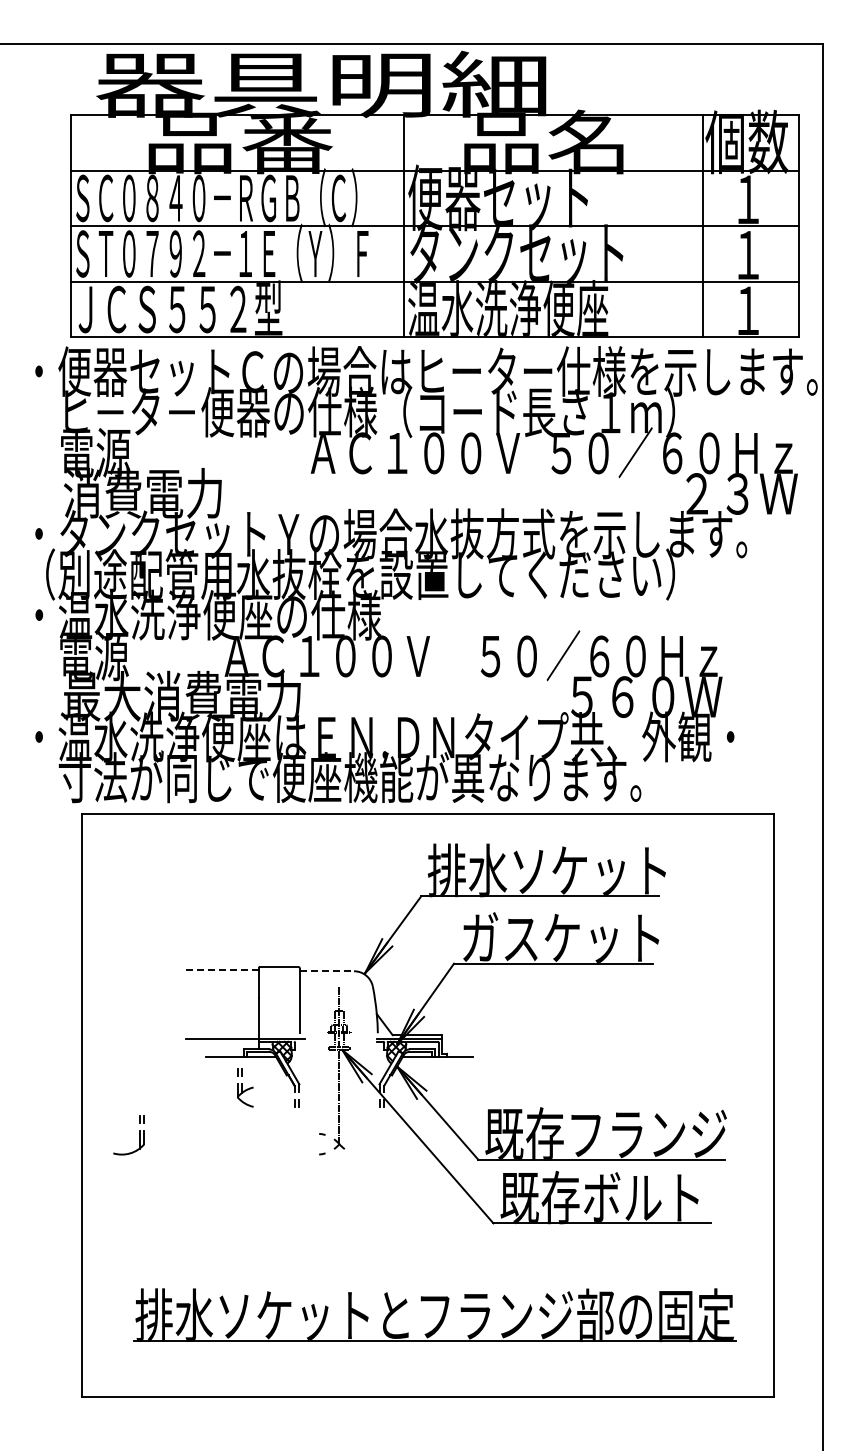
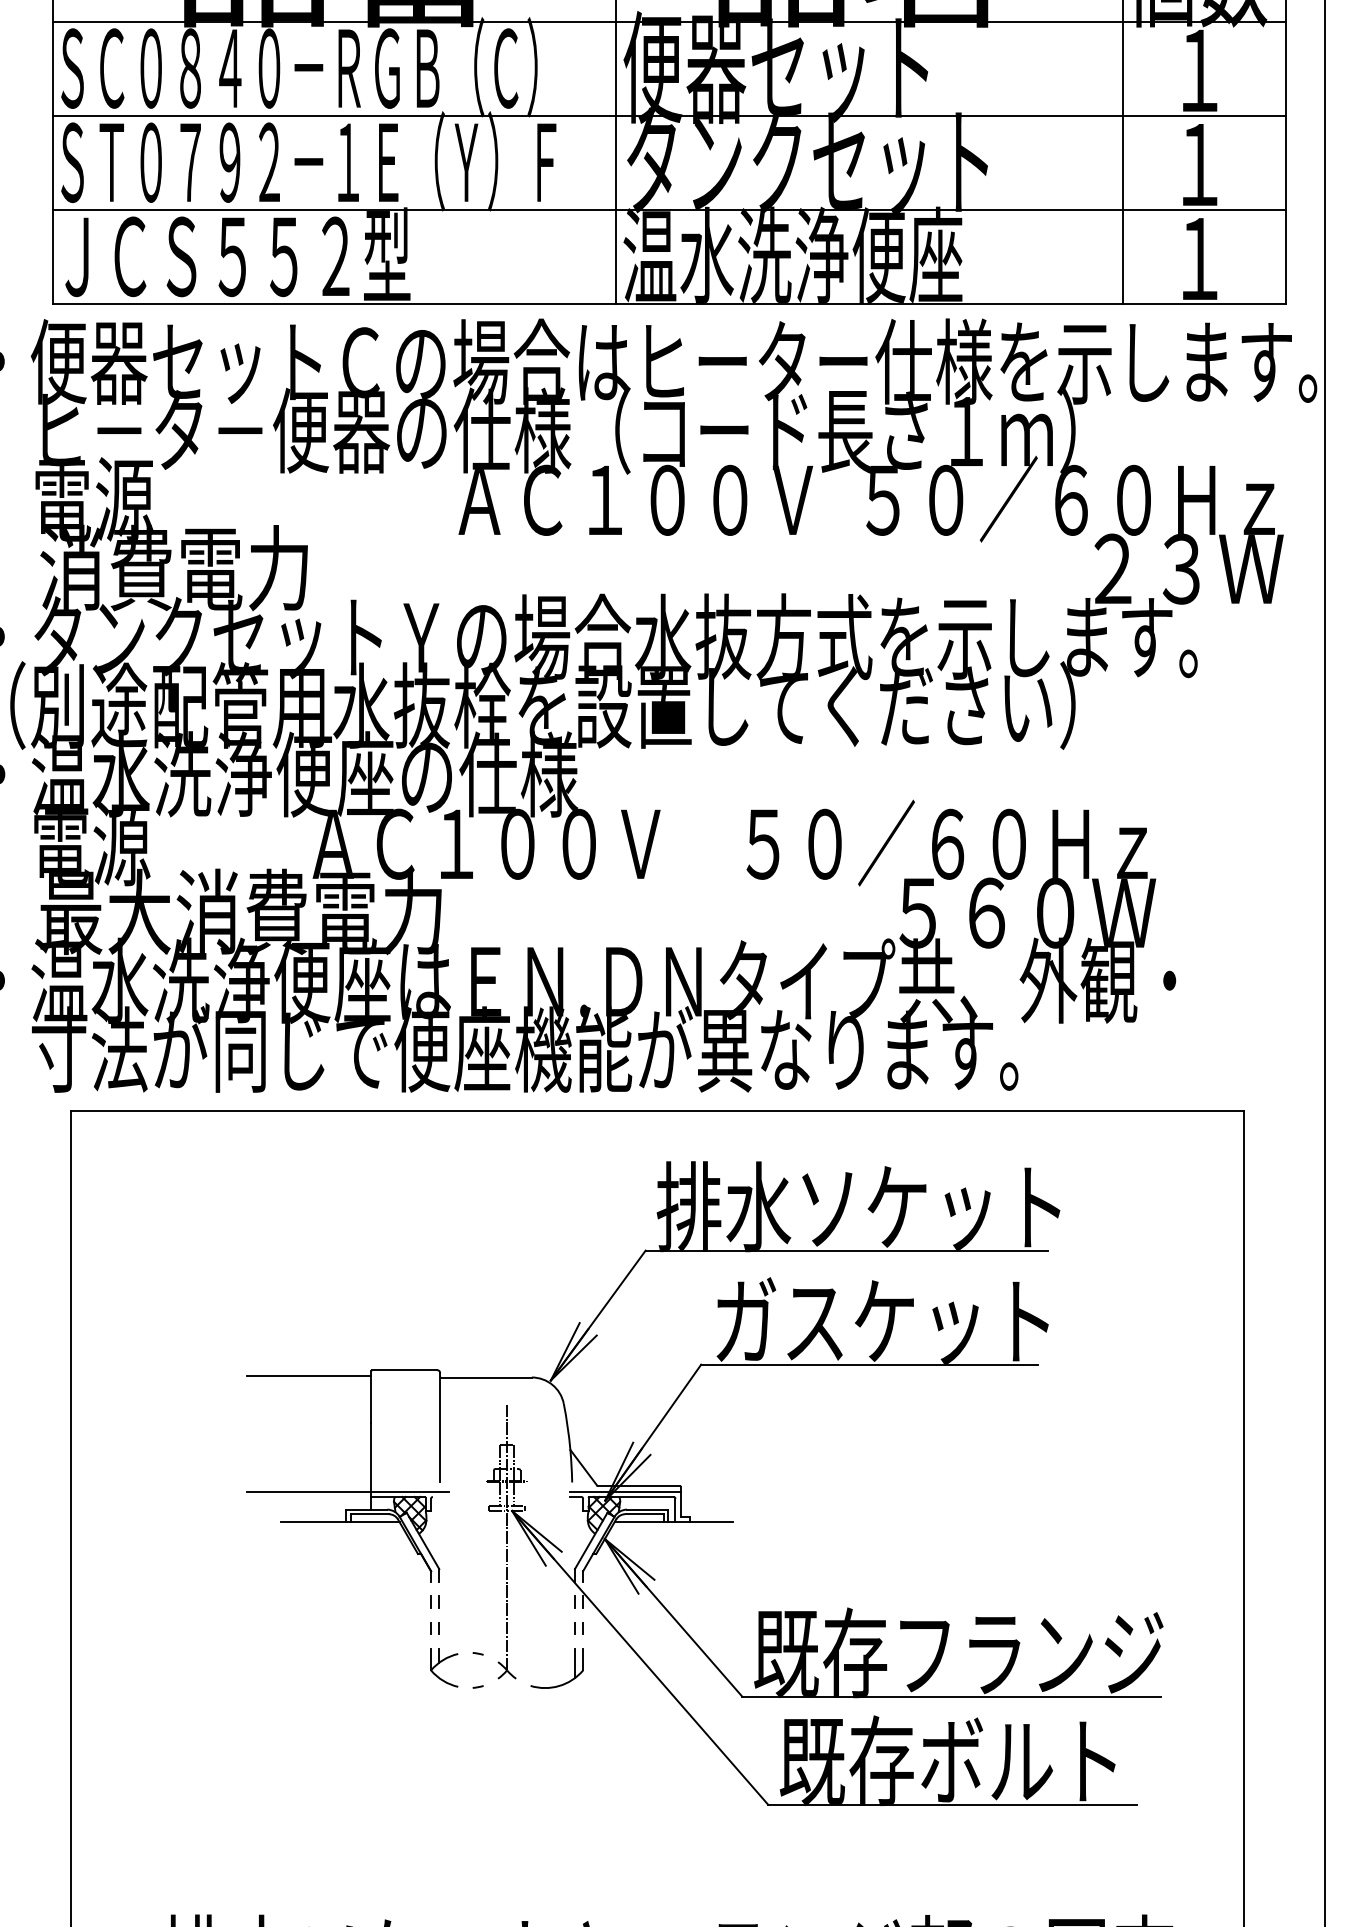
line: (222, 970) -> (309, 1376), dashed -> solid
line: (327, 971) -> (486, 1377), dashed -> solid
part: (245, 1087) -> (444, 1653), moved
part: (139, 1135) -> (574, 1655), moved

